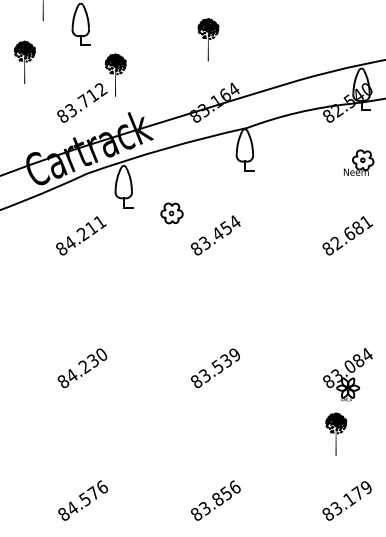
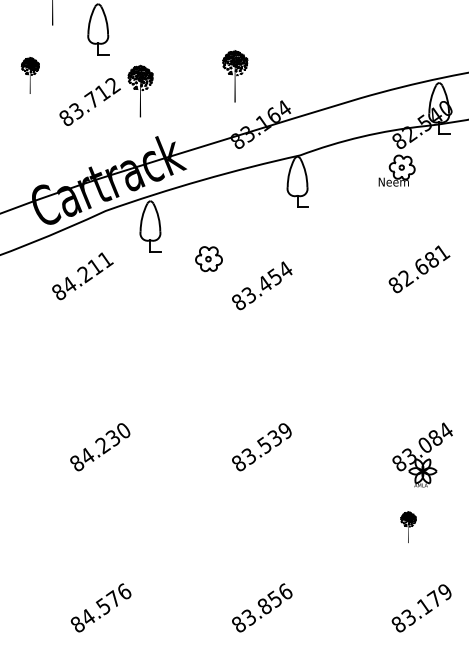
part: (208, 40) -> (235, 76), moved
part: (25, 62) -> (30, 75), size x0.7
text: (81, 102) -> (89, 101), moved
part: (358, 162) -> (396, 170), moved
text: (81, 235) -> (82, 276), moved
text: (347, 235) -> (419, 269), moved
part: (336, 434) -> (408, 527), size x0.6

